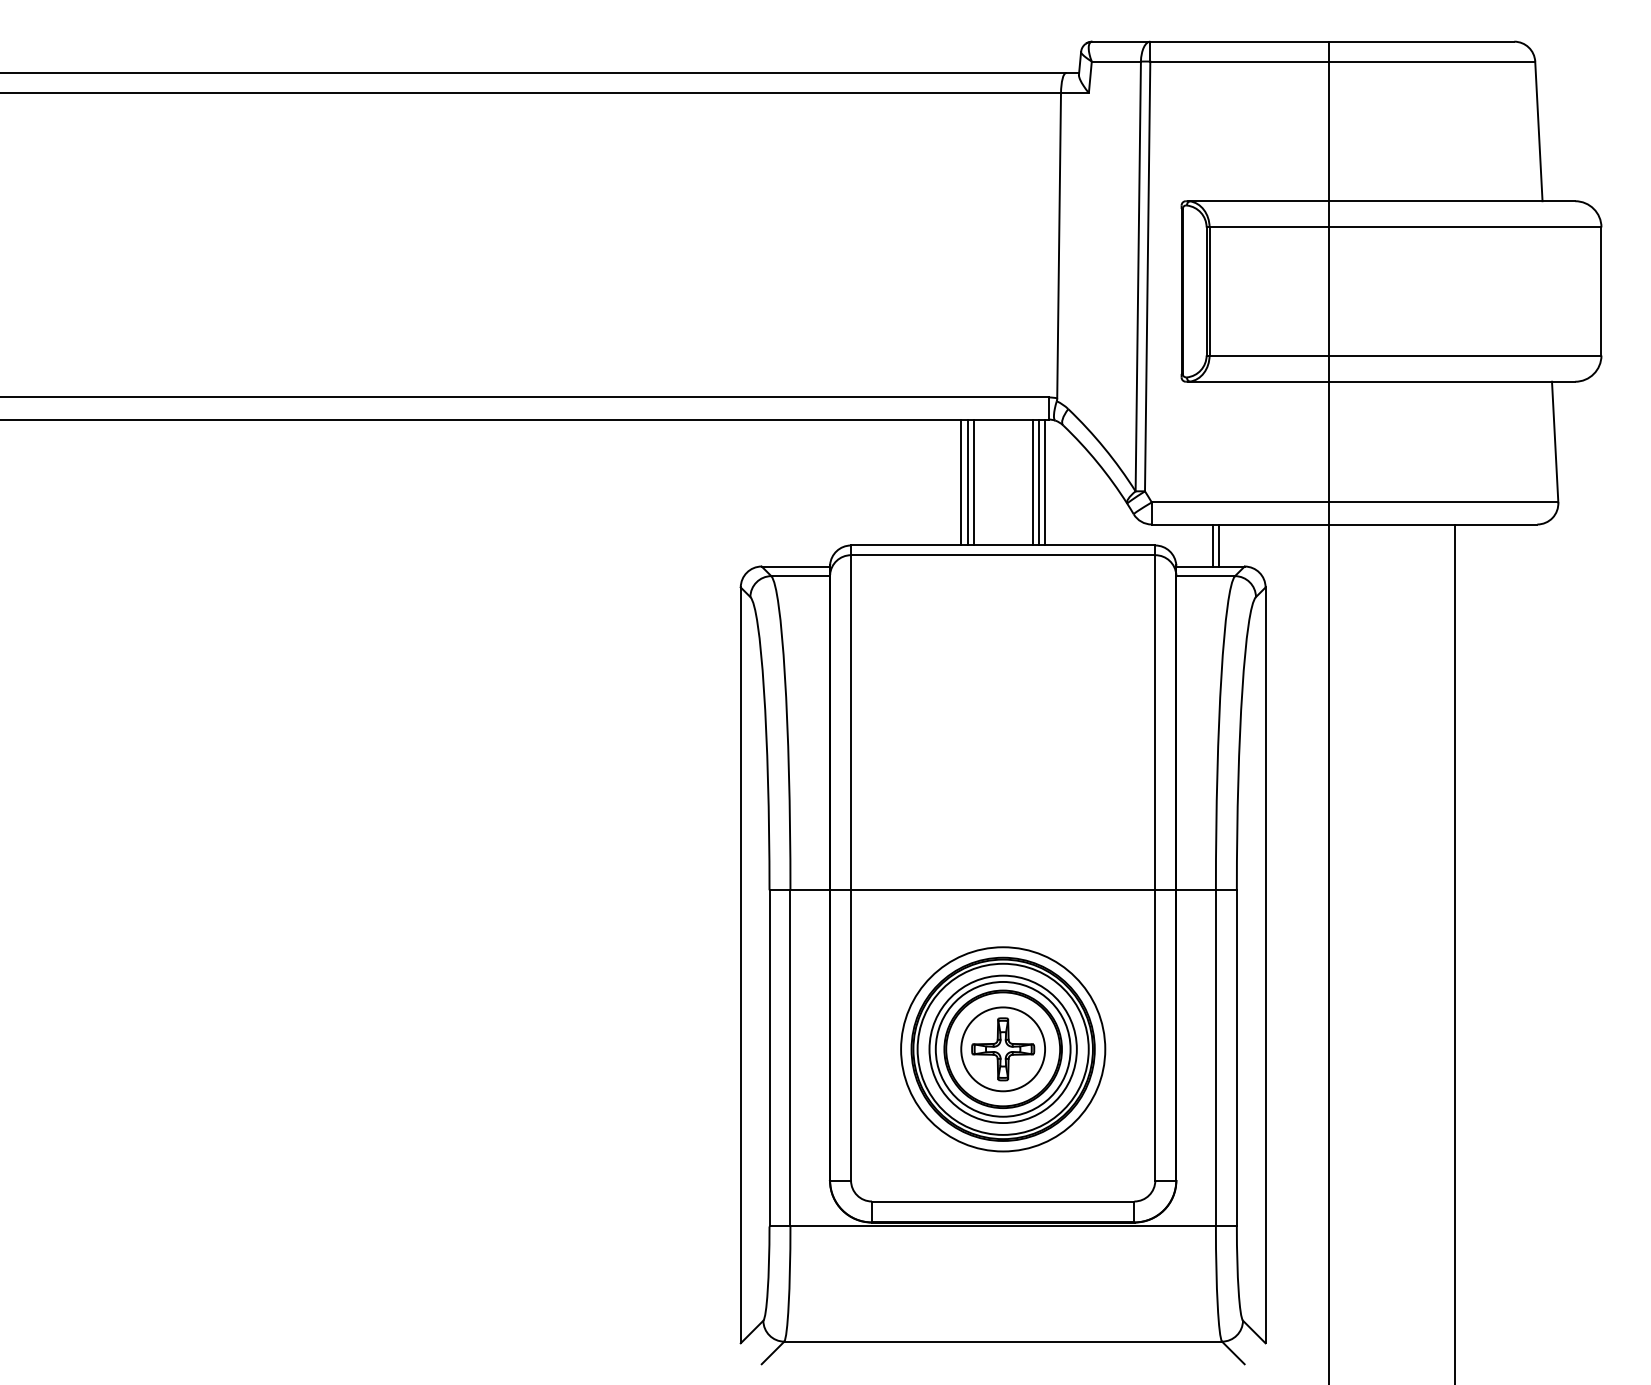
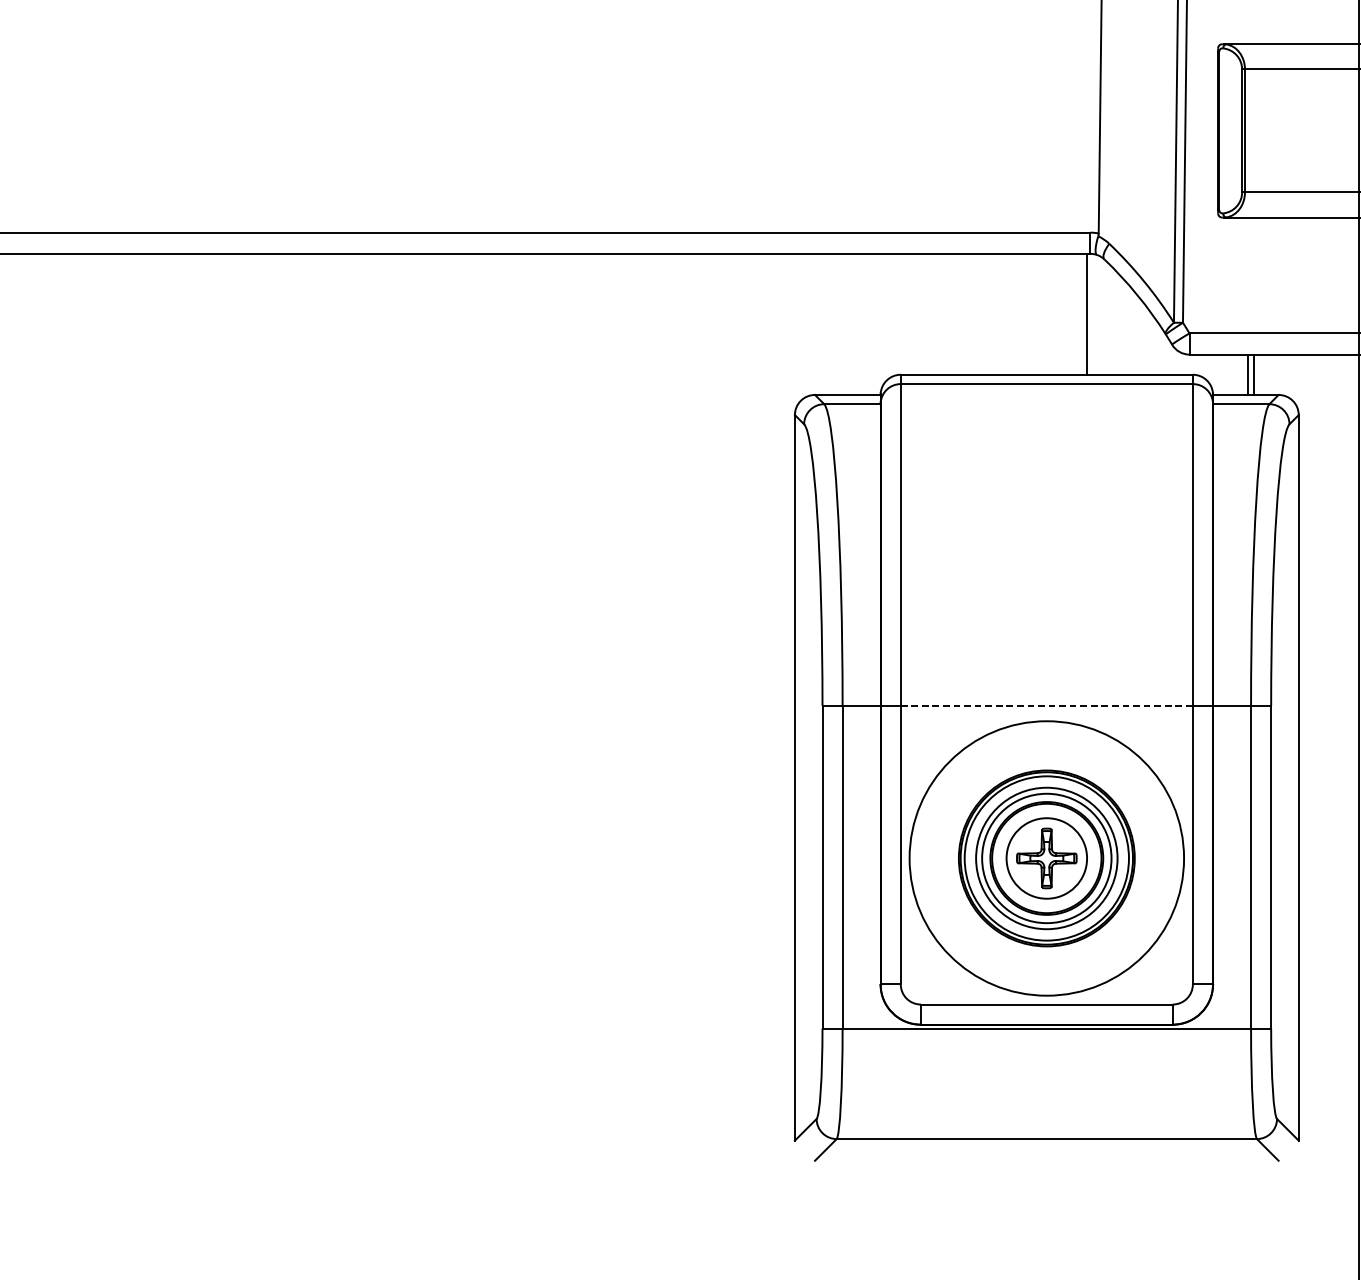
line: (961, 482) -> (1006, 314), removed
line: (967, 482) -> (1012, 314), removed
line: (973, 482) -> (1018, 314), removed
line: (1032, 482) -> (1074, 314), removed
line: (1038, 482) -> (1080, 314), removed
line: (1003, 890) -> (1047, 705), solid -> dashed
circle: (1003, 1049) -> (1047, 858), size x1.4

